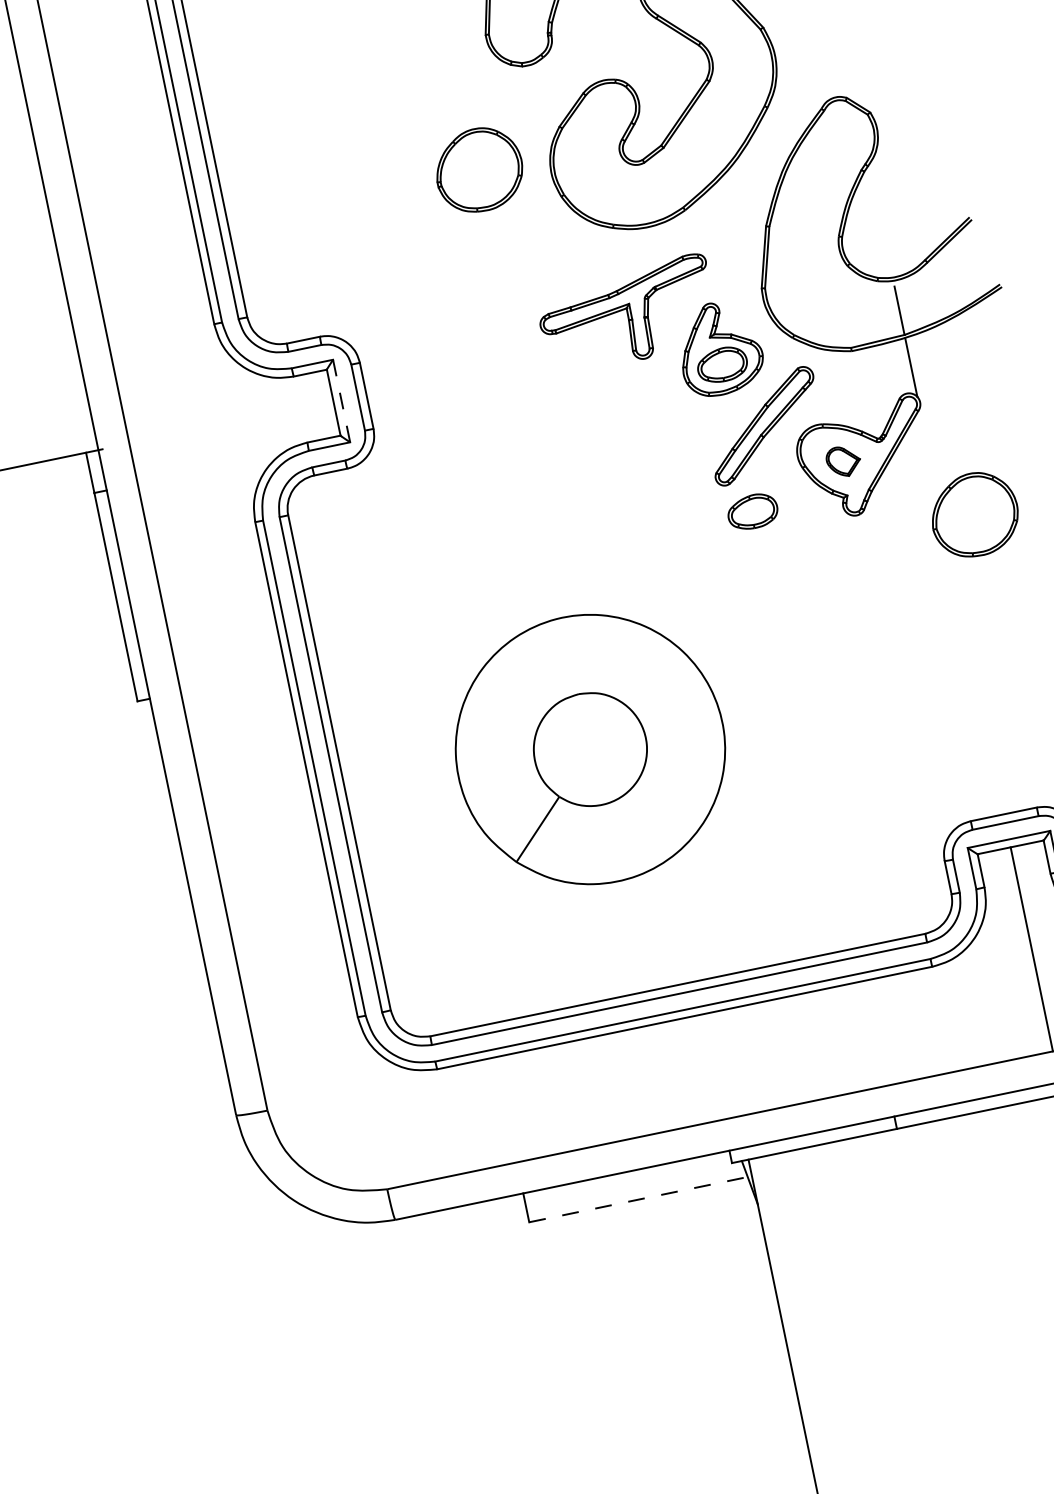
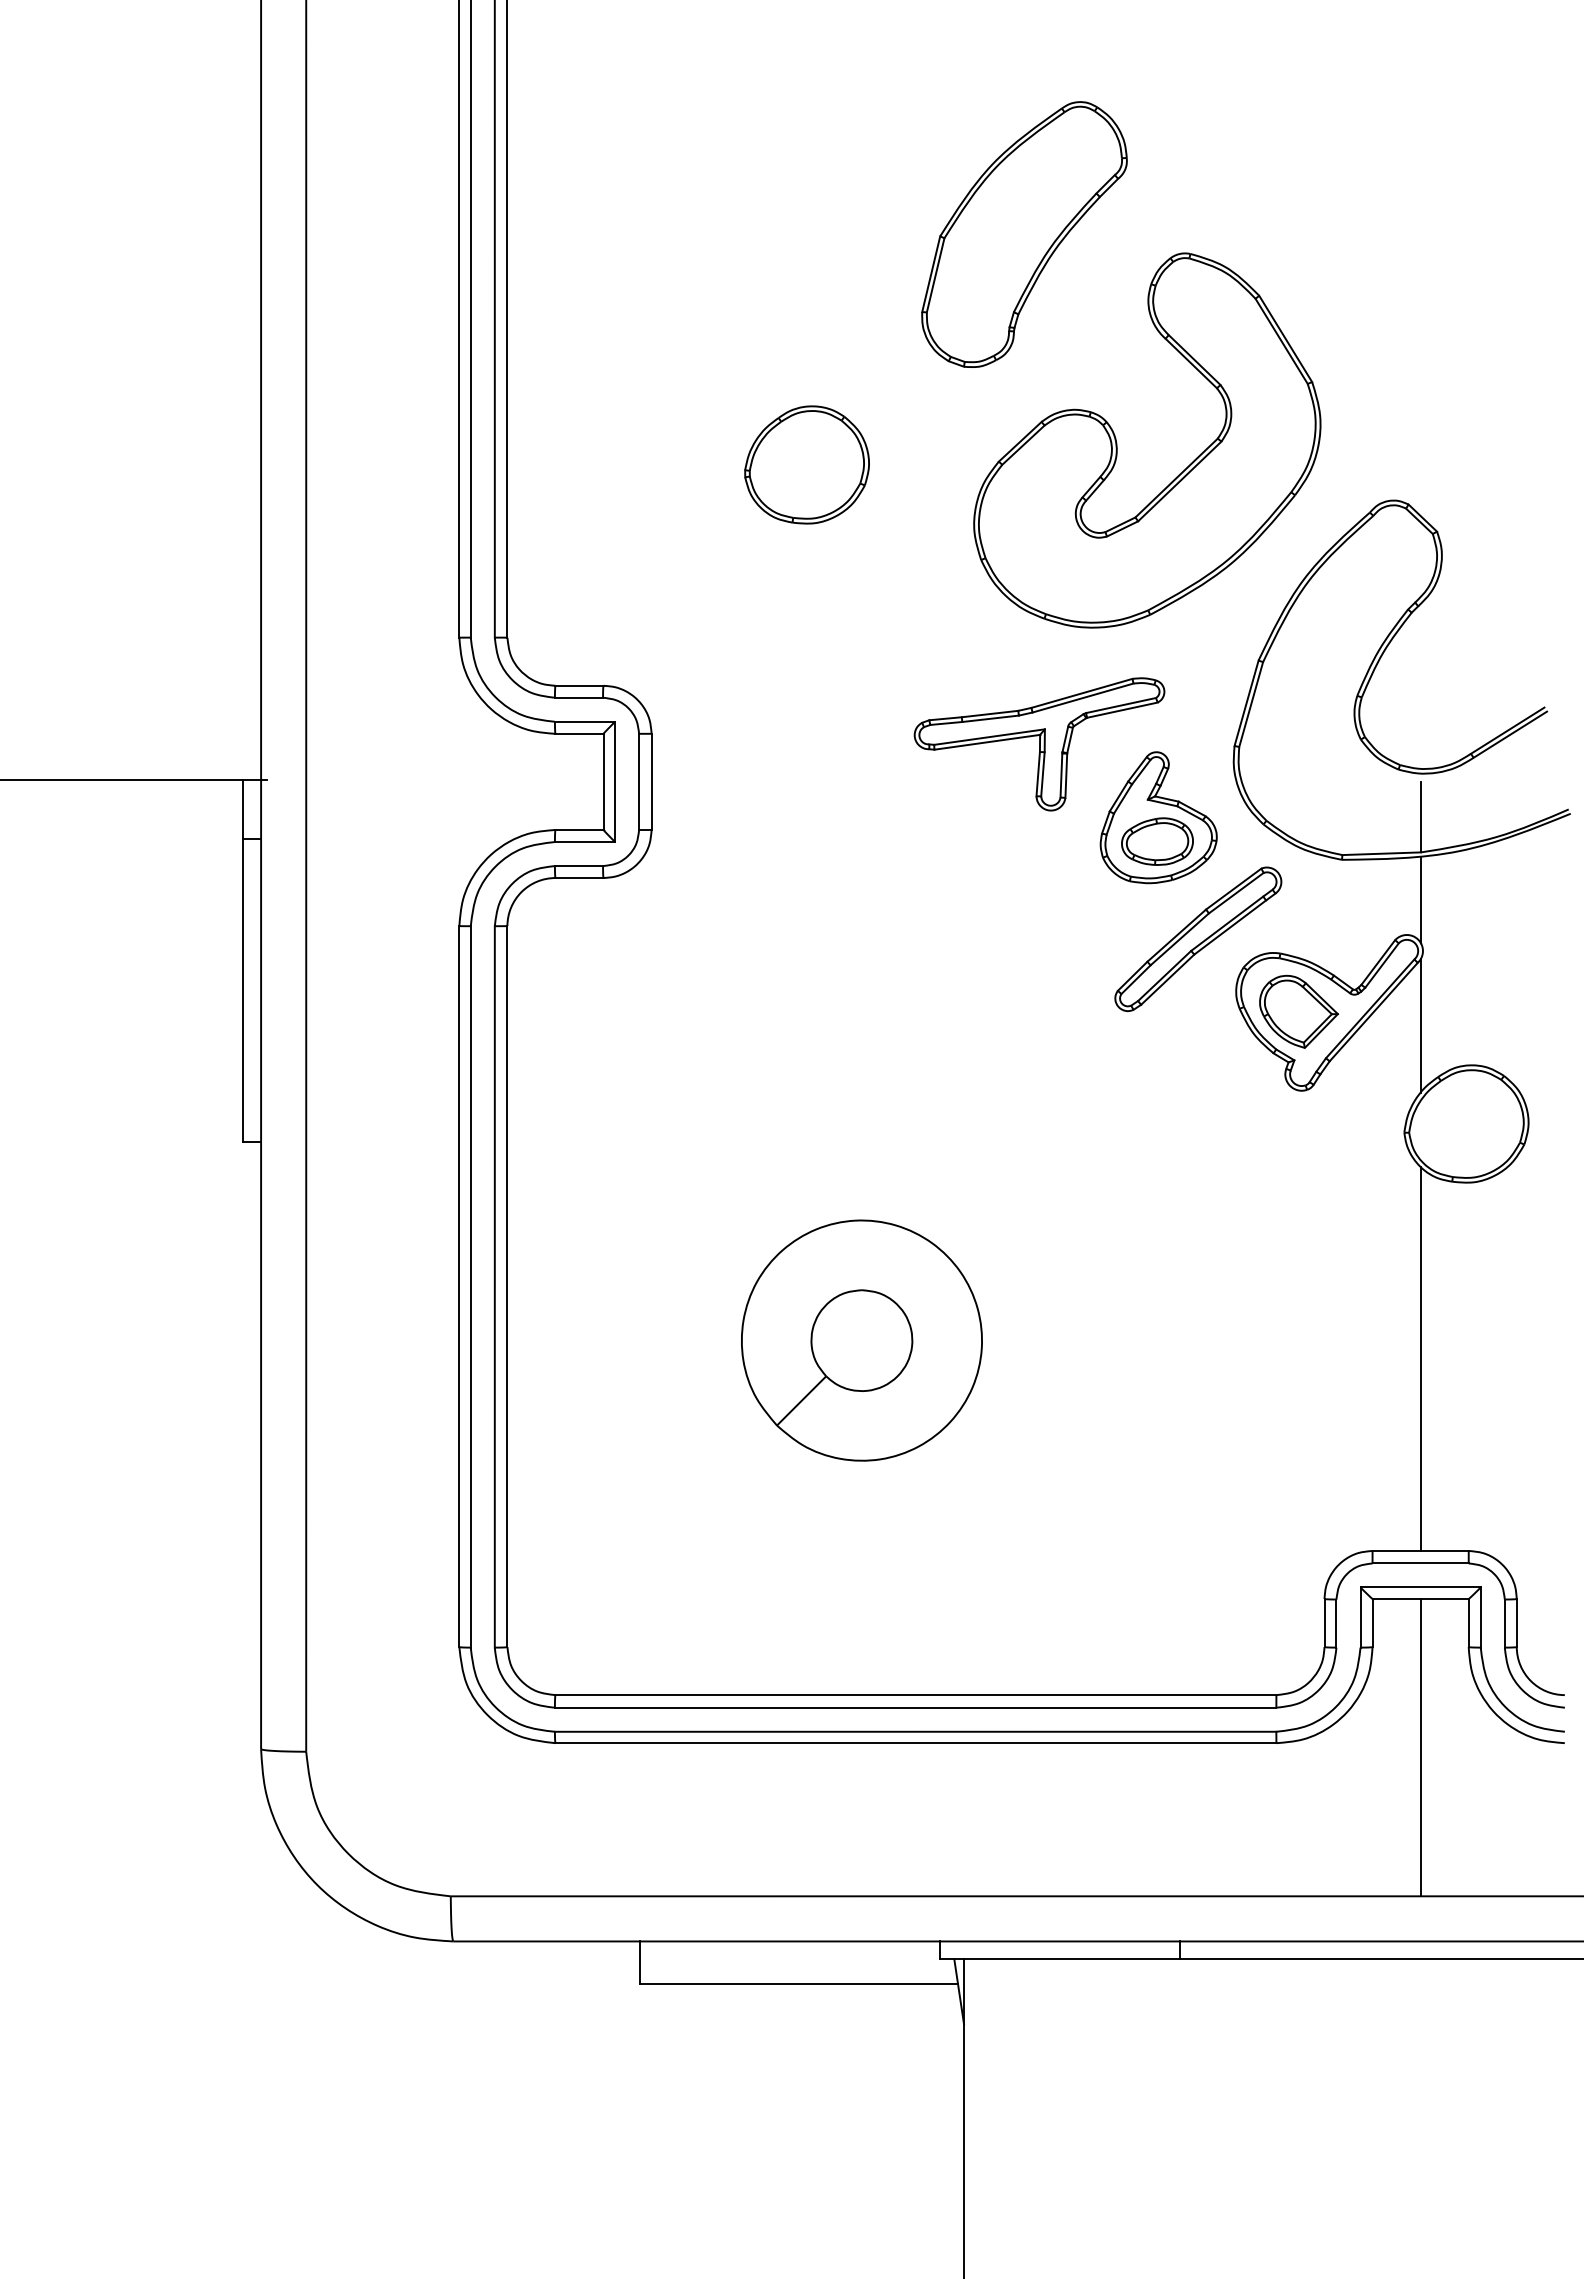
part: (478, 169) -> (806, 464), moved
line: (342, 401) -> (615, 782), dashed -> solid
line: (929, 453) -> (1420, 1025), added
part: (843, 461) -> (1298, 1011), size x1.67
part: (752, 511) -> (1157, 1055), removed
line: (976, 682) -> (1420, 1358), added
part: (590, 749) -> (861, 1340), size x0.62
line: (639, 1199) -> (799, 1983), dashed -> solid

